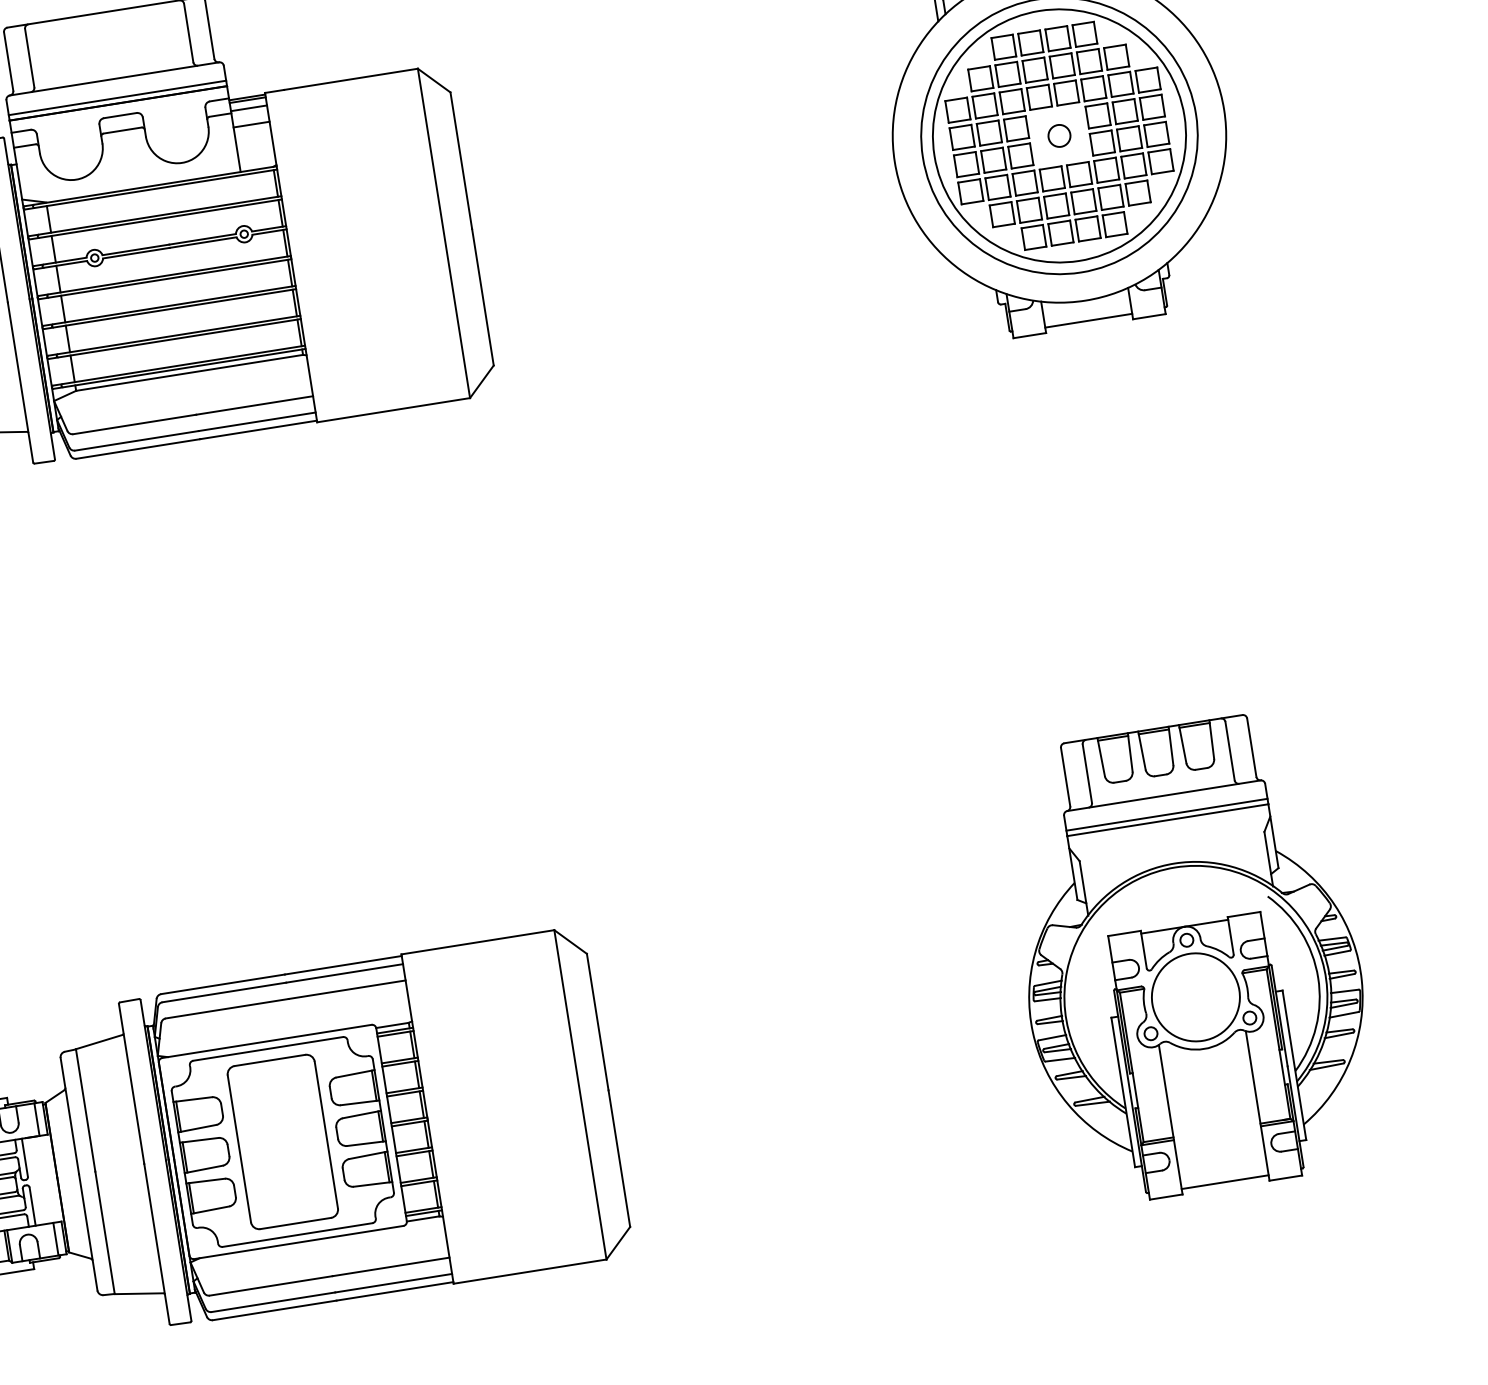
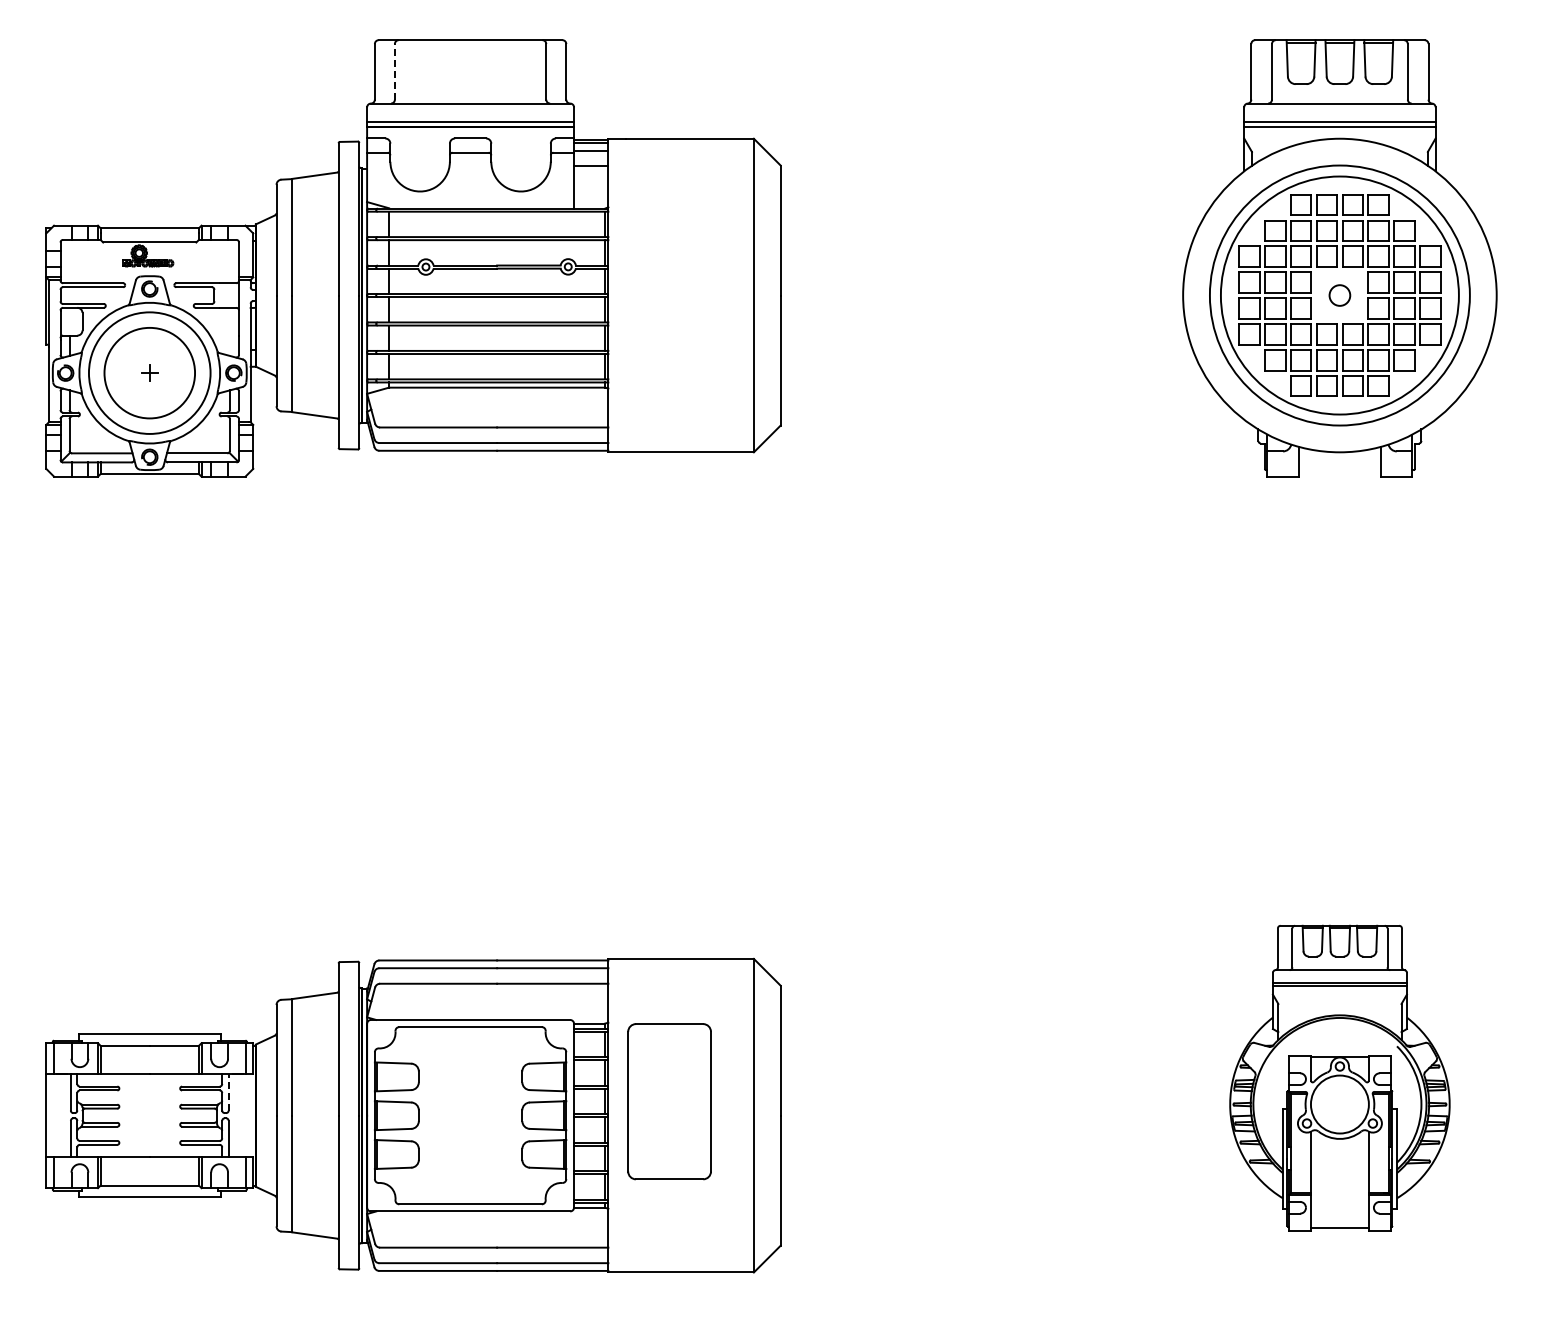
line: (29, 57) -> (394, 71), solid -> dashed
line: (1088, 320) -> (1339, 471), removed
part: (1189, 958) -> (1339, 1078), size x0.7
part: (282, 1141) -> (669, 1101), moved
line: (24, 1156) -> (228, 1091), solid -> dashed

